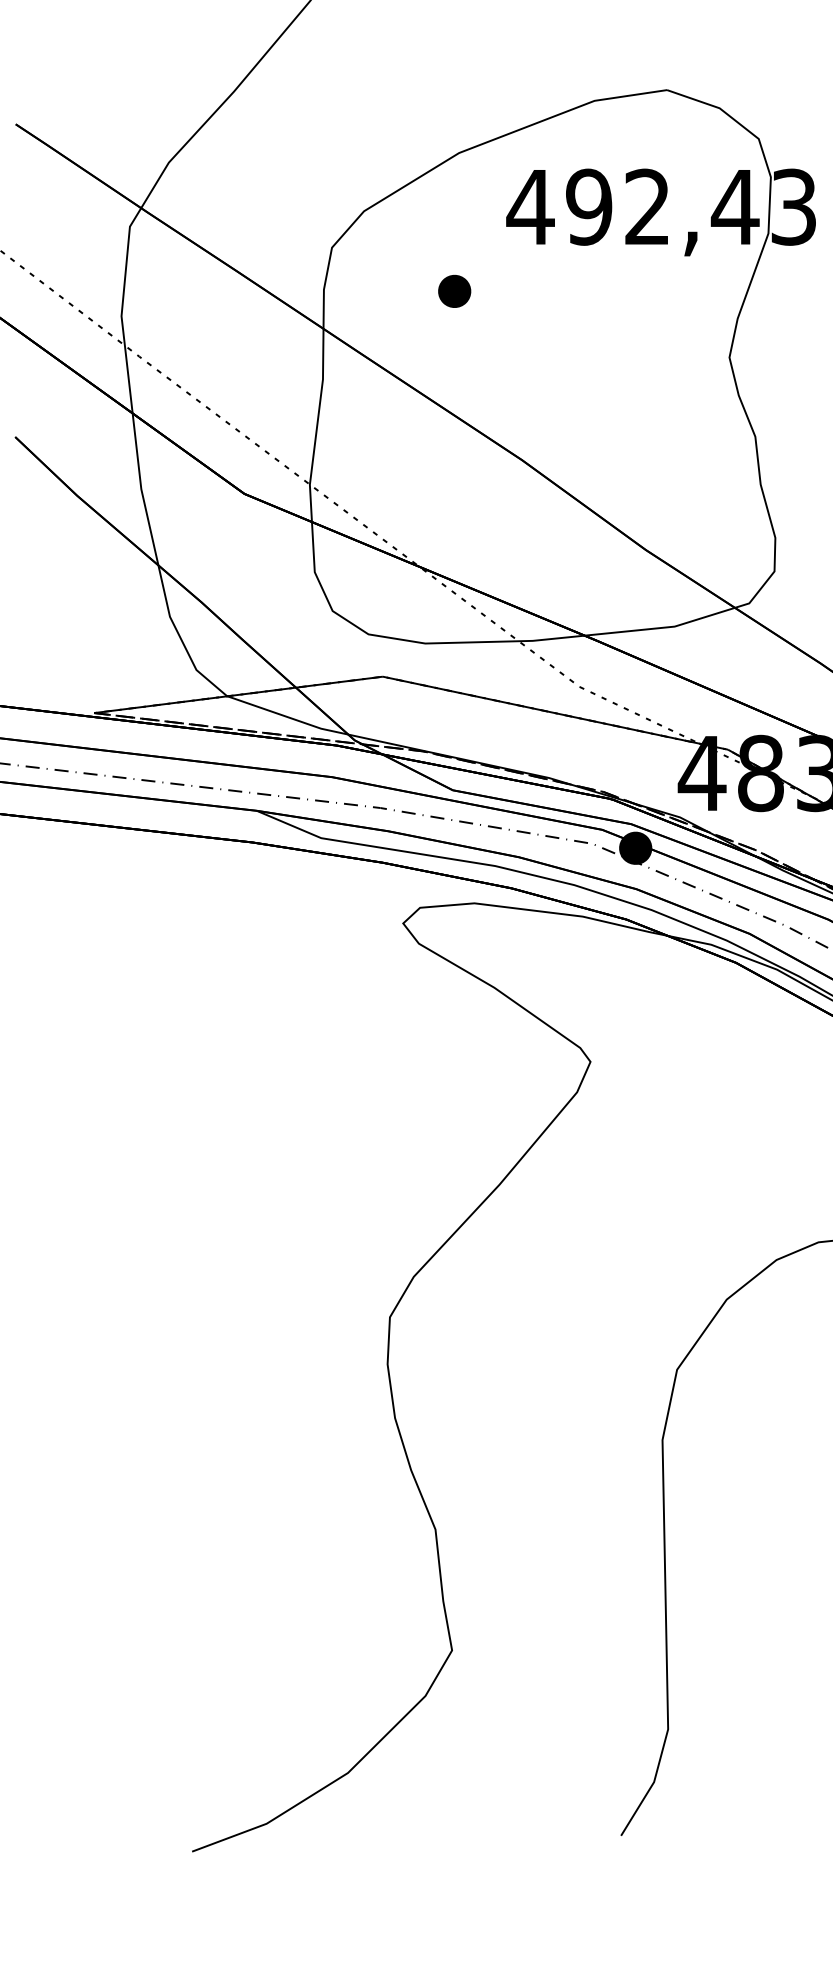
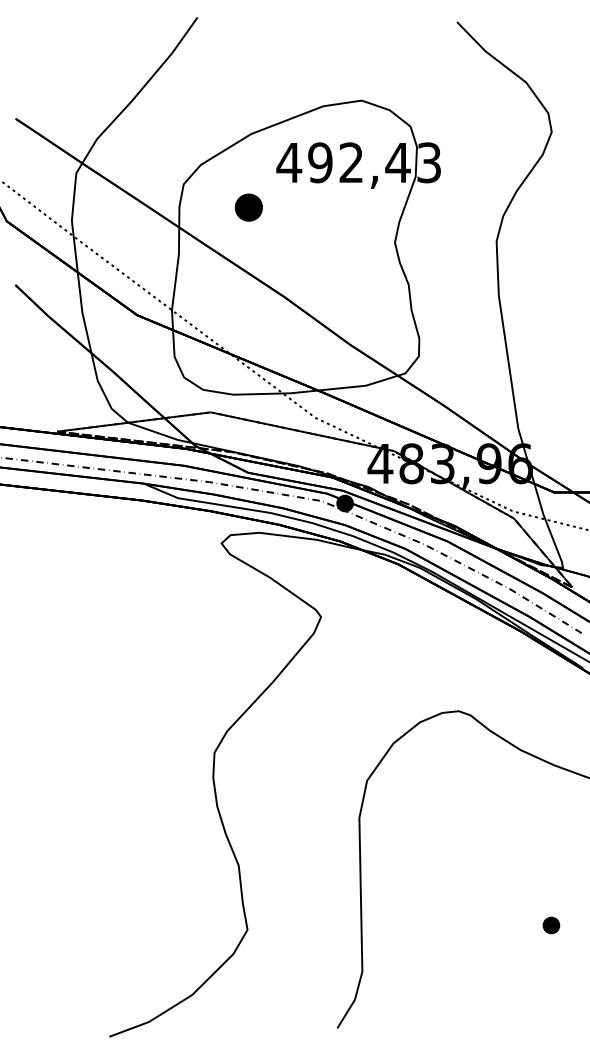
part: (453, 291) -> (248, 207), size x1.6

